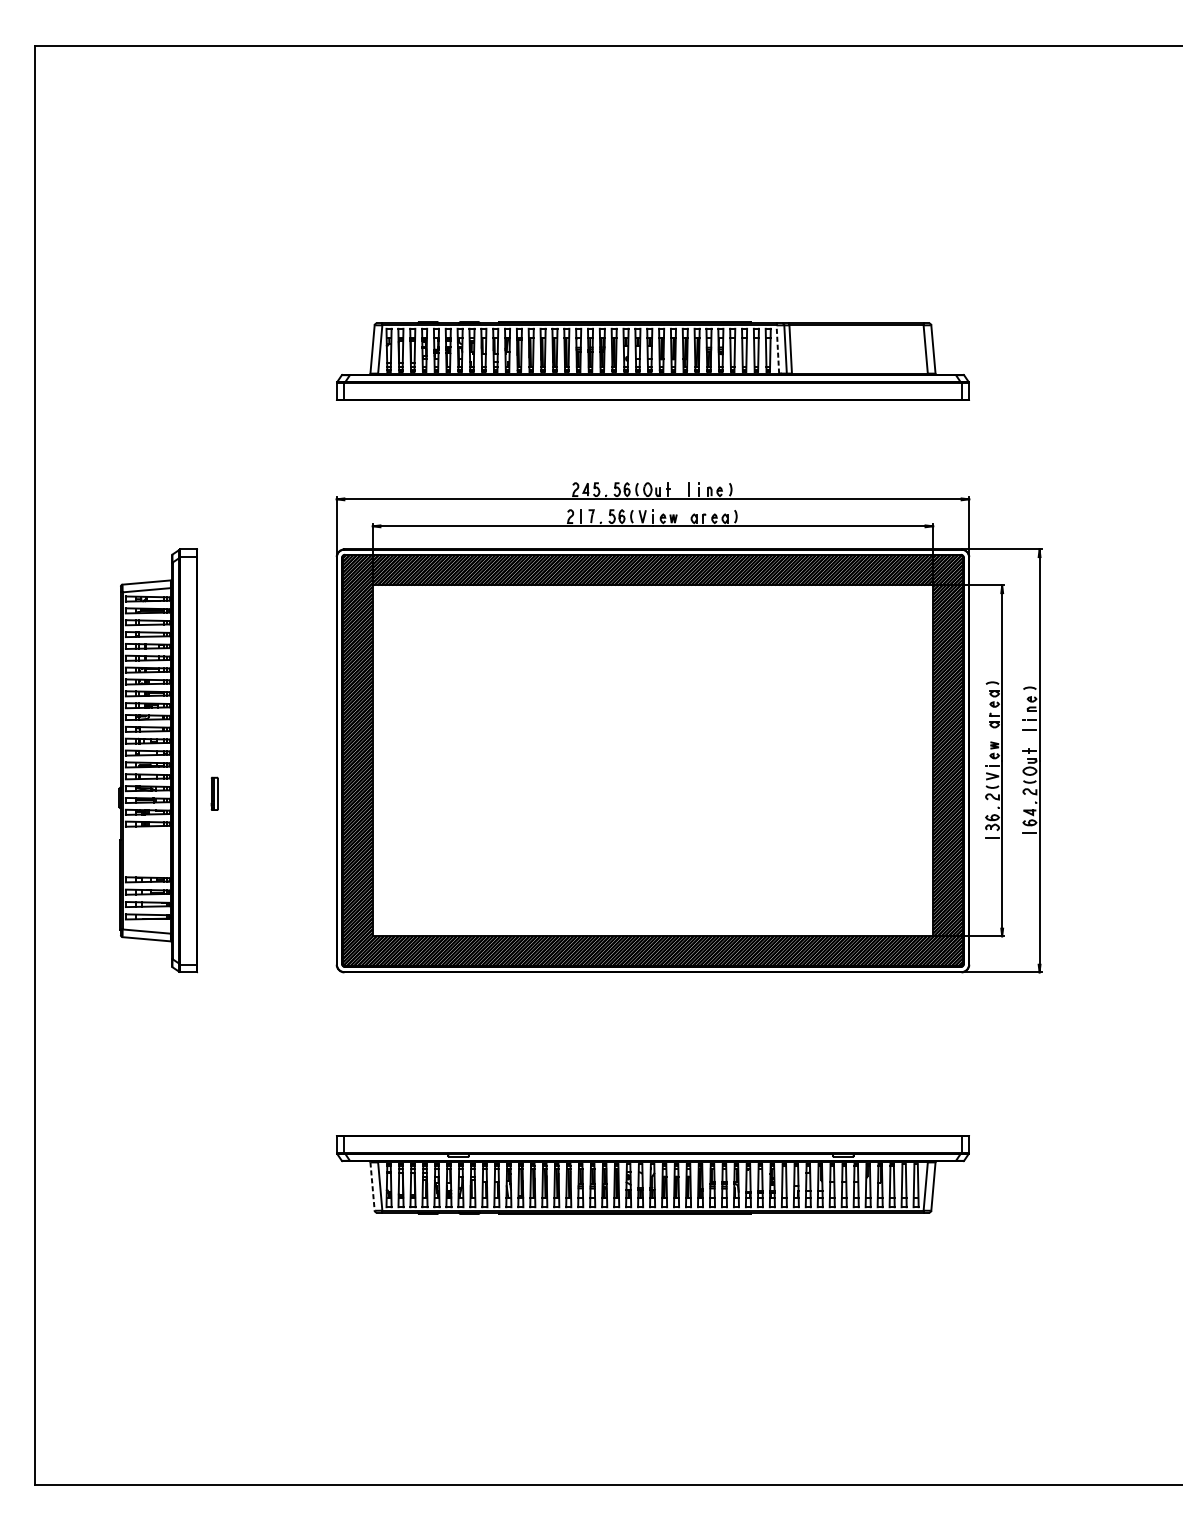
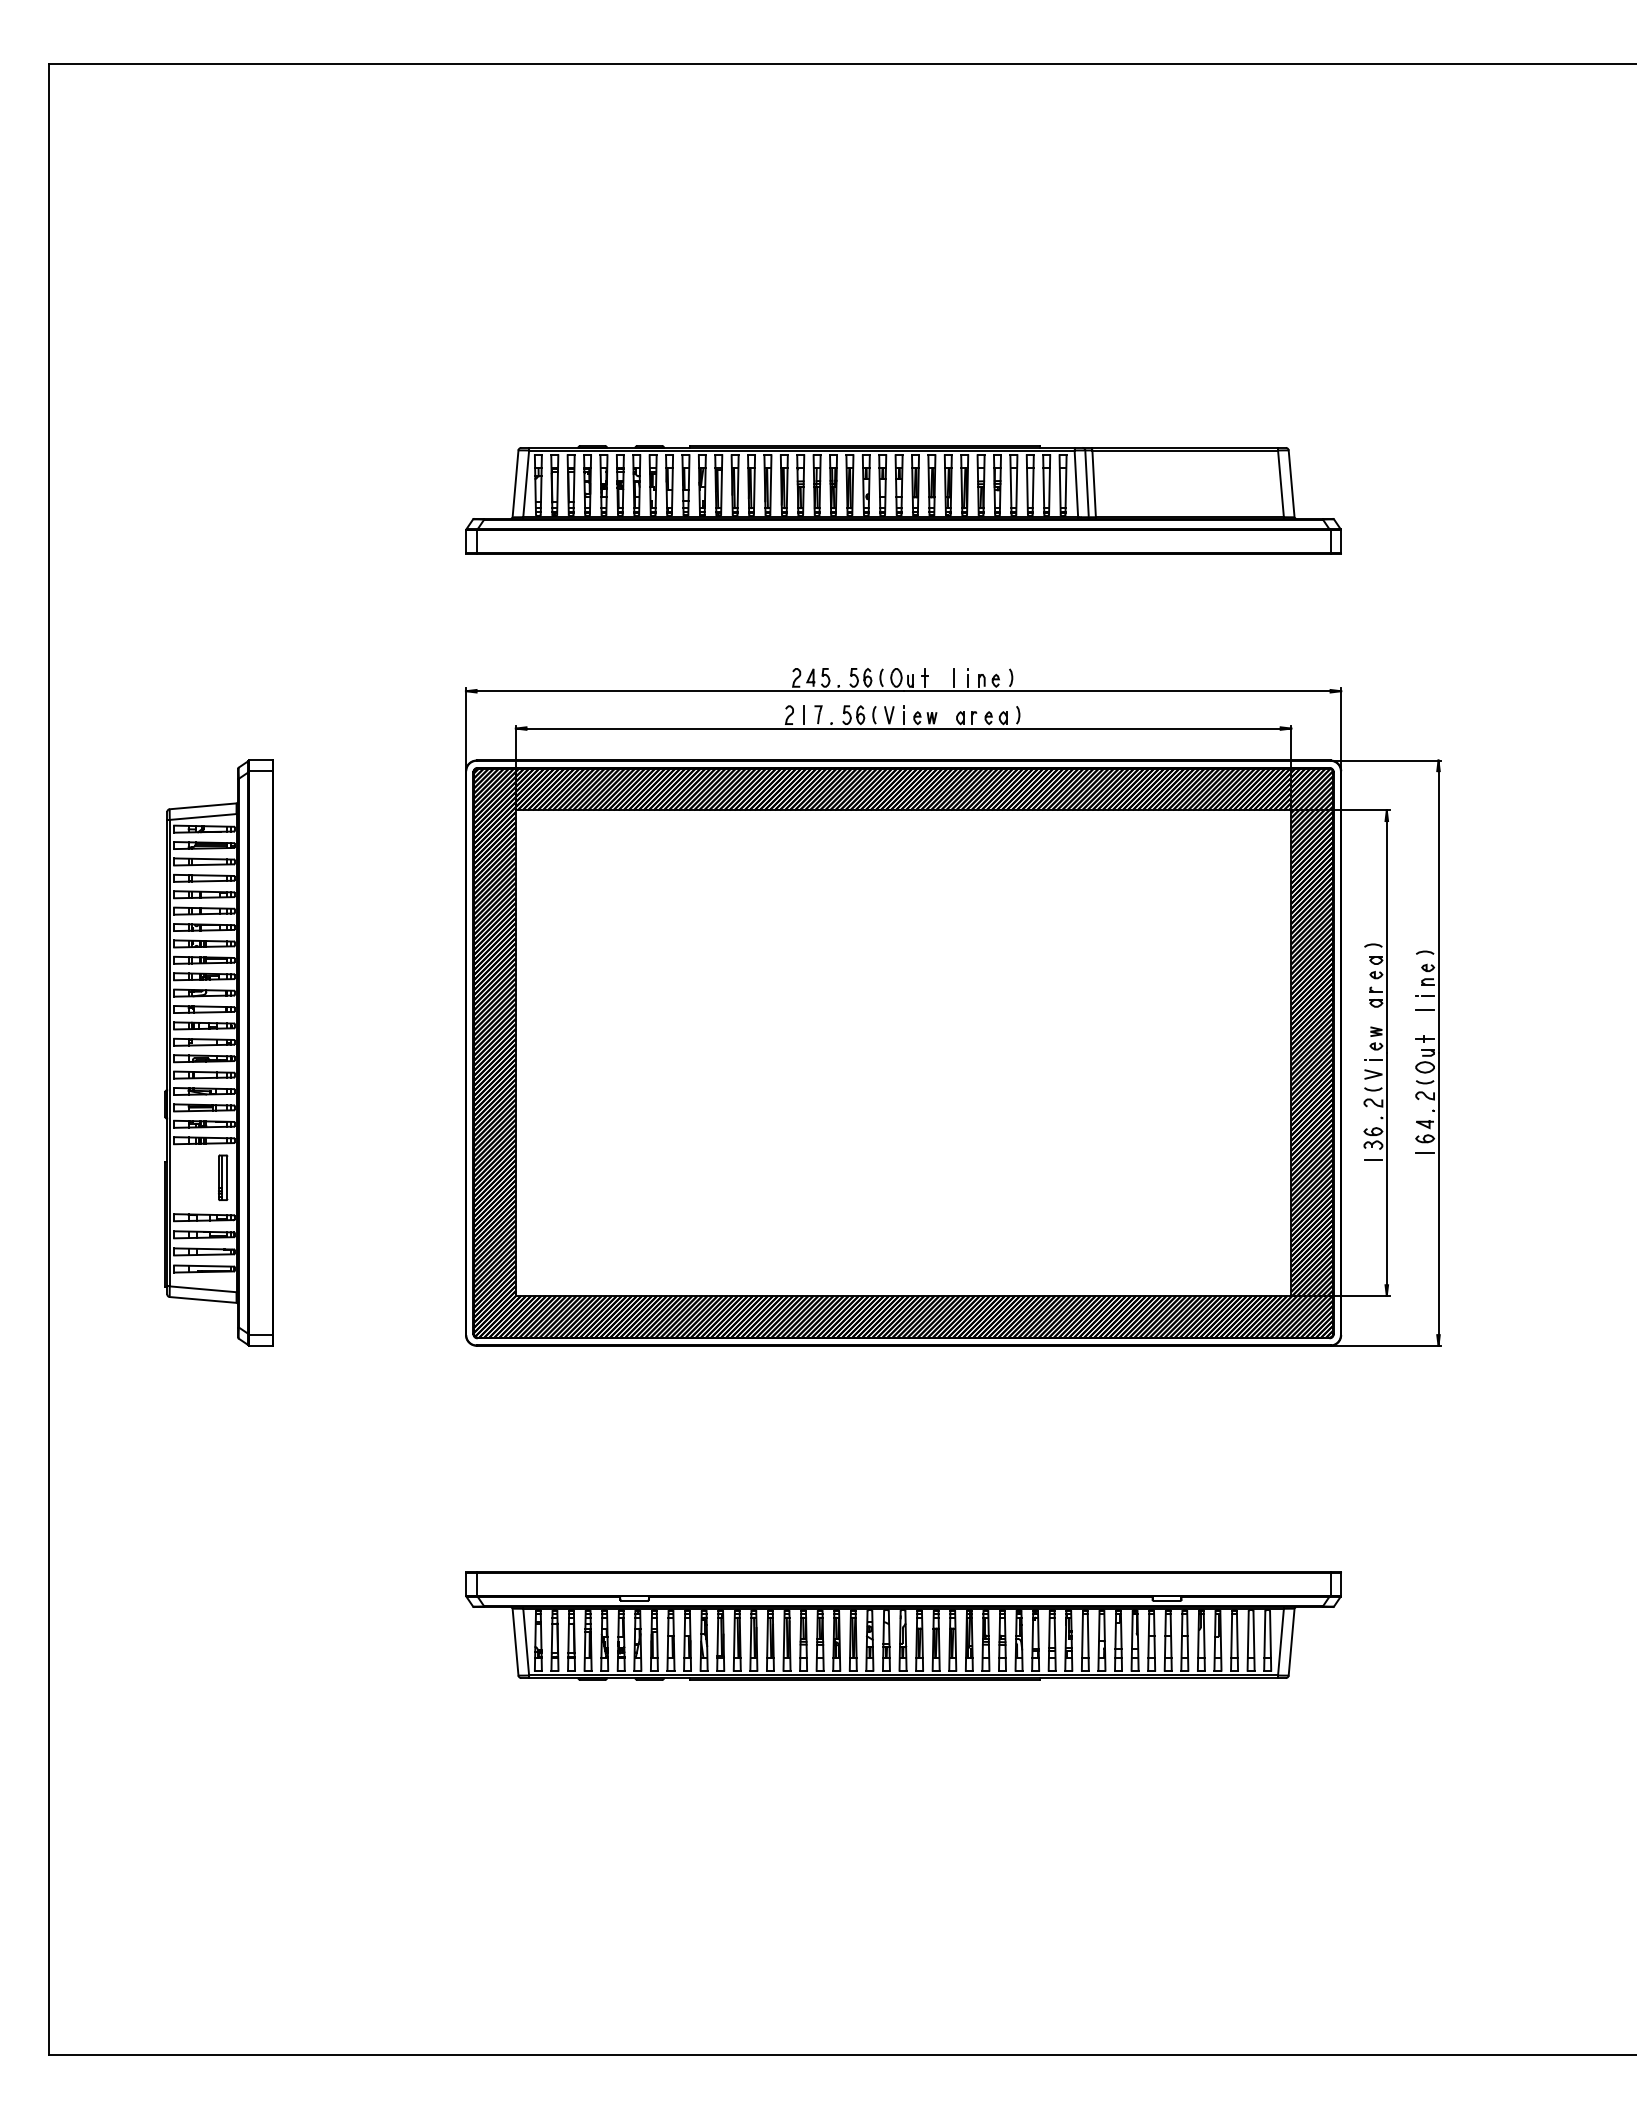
line: (777, 349) -> (1076, 483), dashed -> solid
part: (214, 793) -> (223, 1177), moved
line: (372, 1186) -> (515, 1642), dashed -> solid

